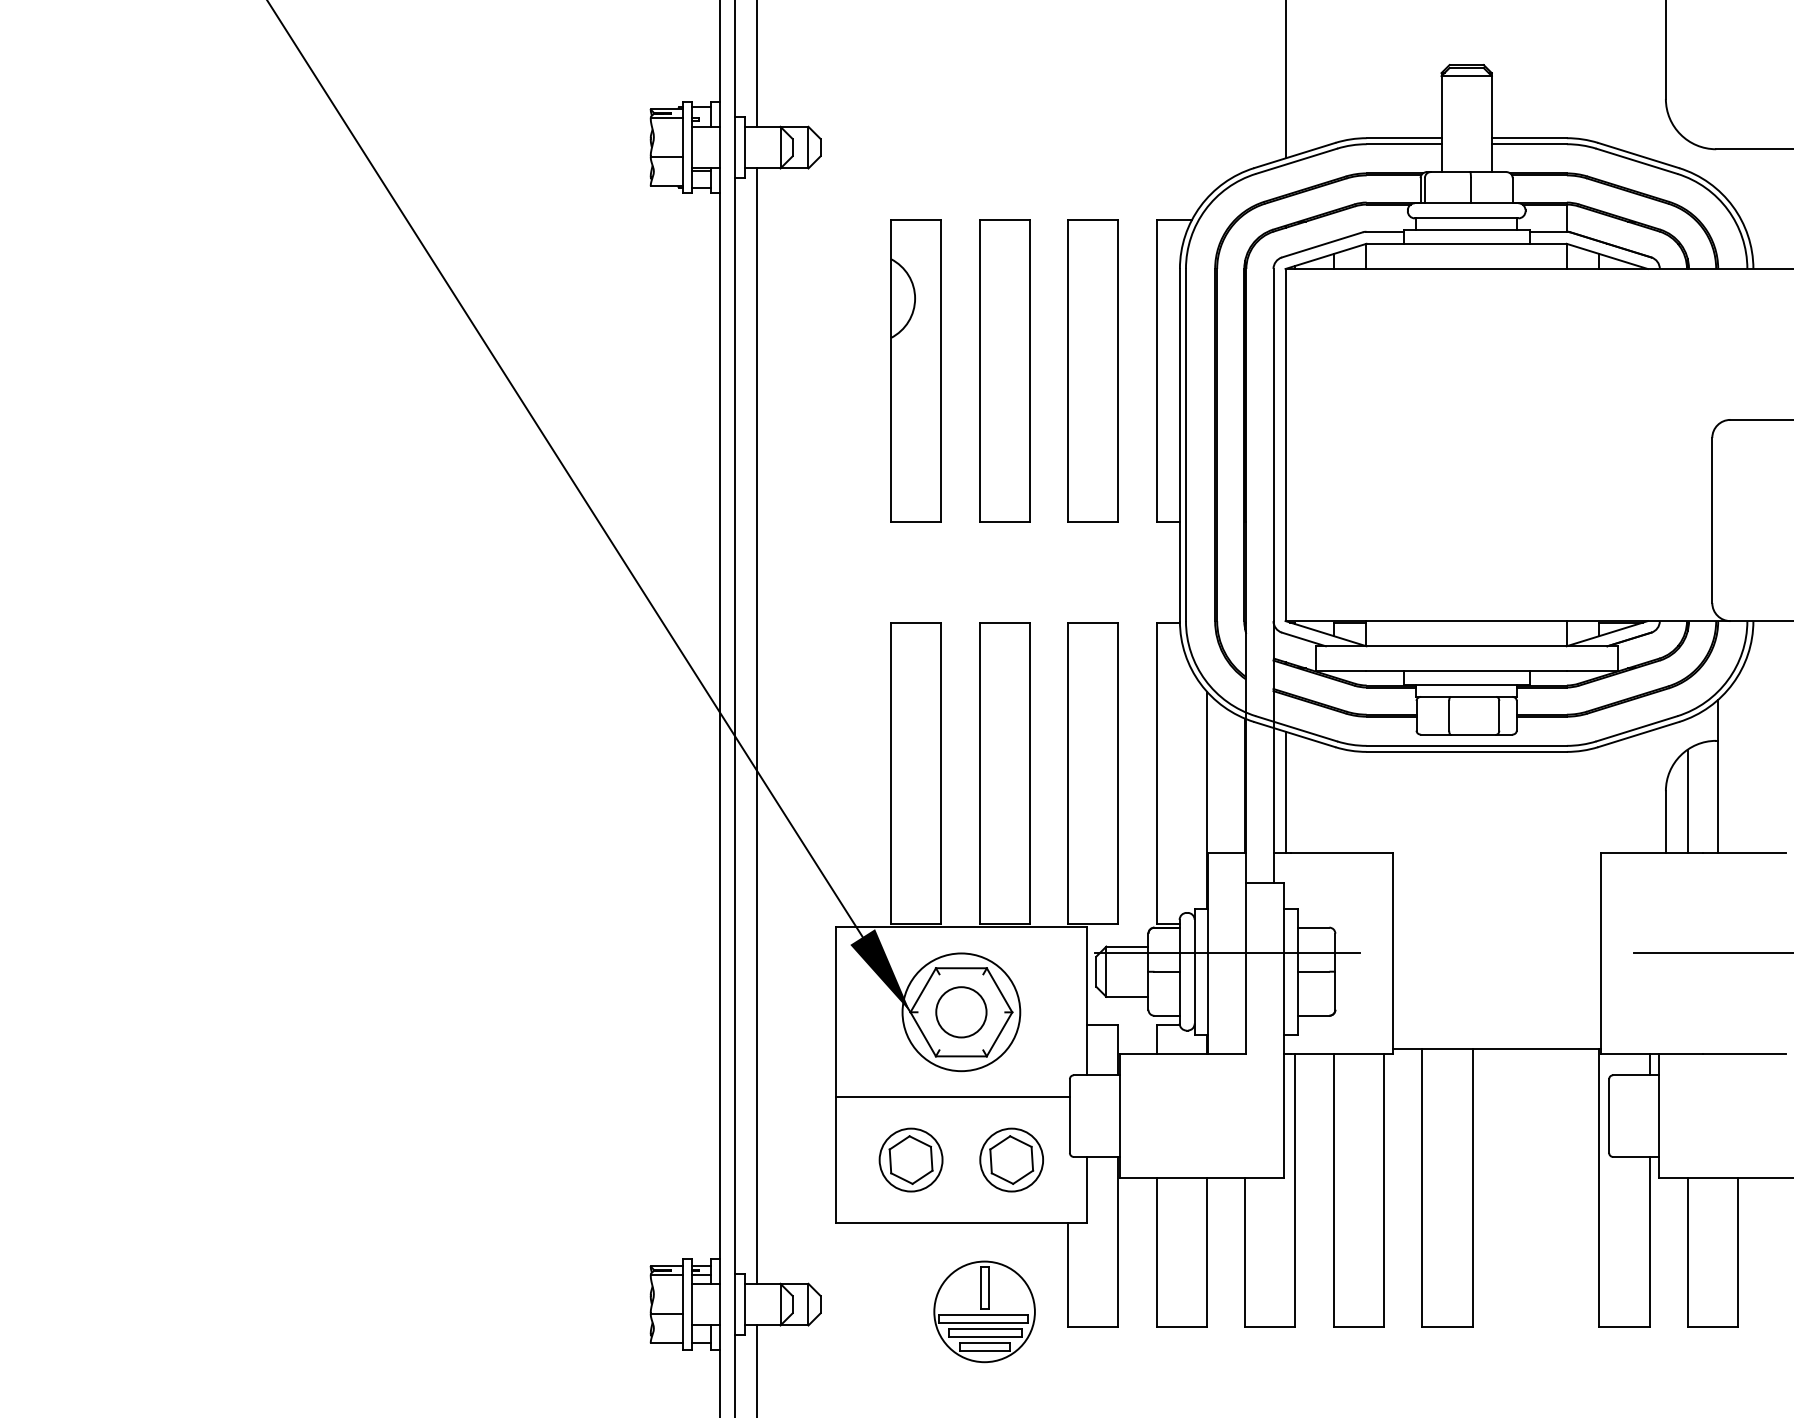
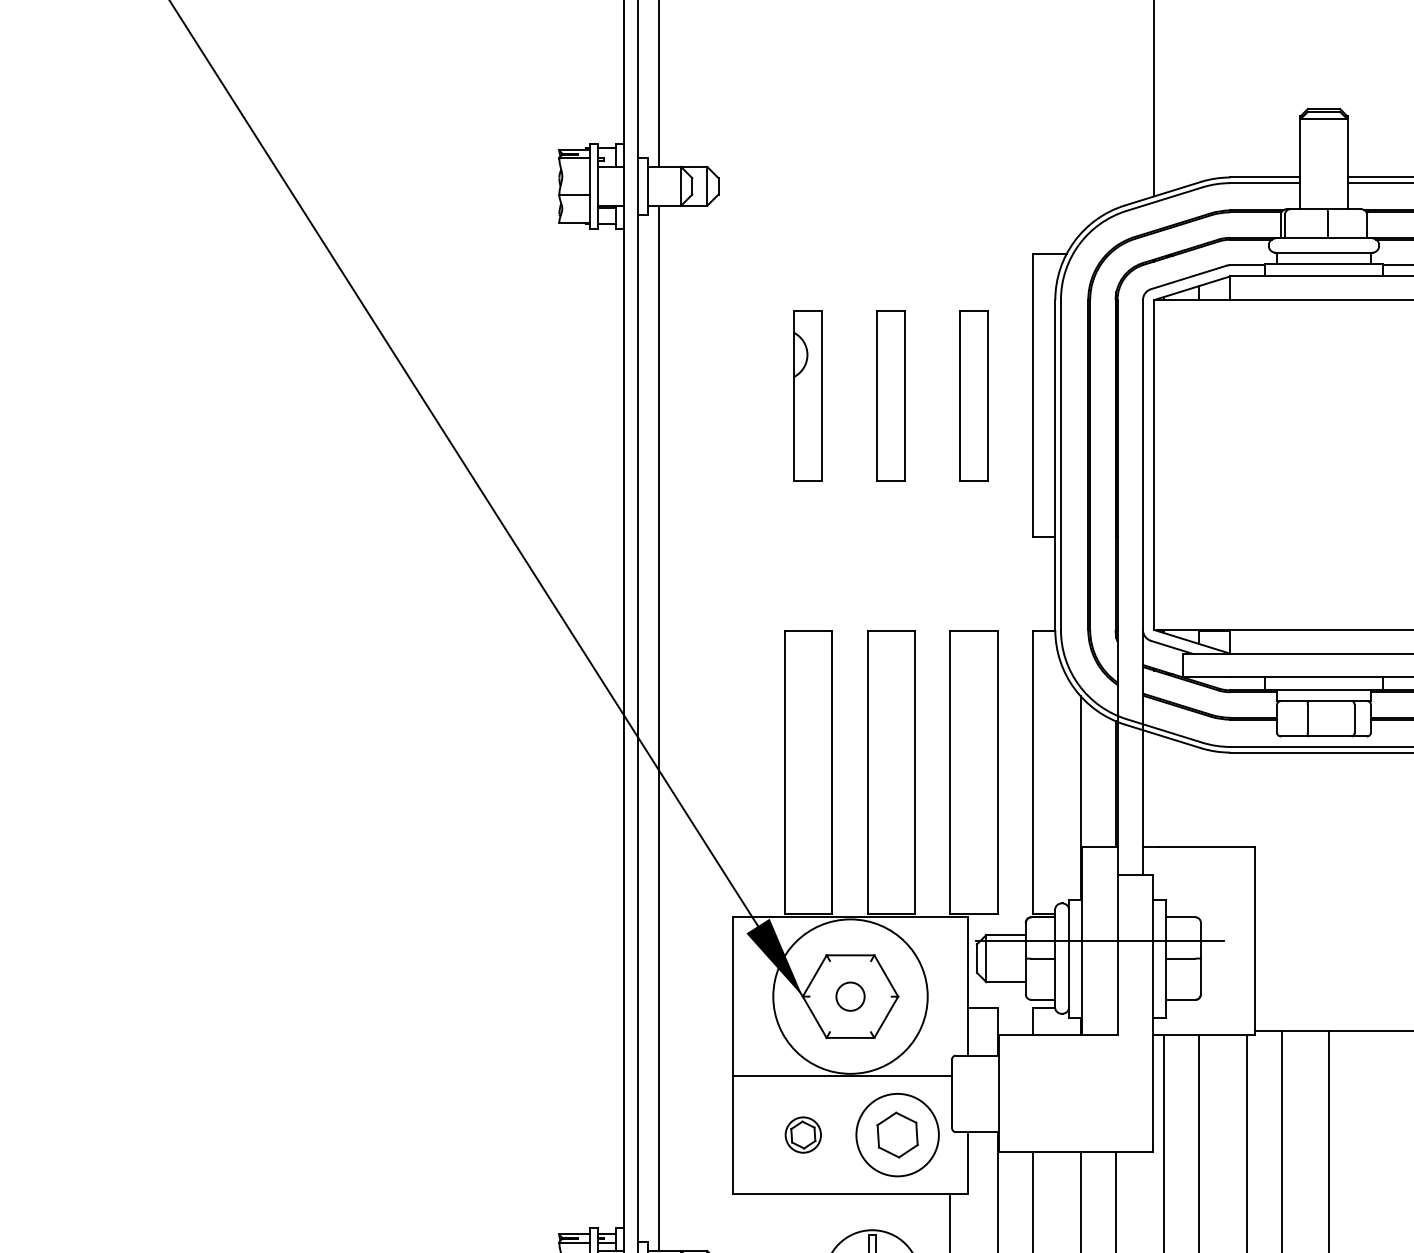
part: (915, 370) -> (807, 395), size x0.6
part: (1004, 370) -> (890, 395), size x0.6
part: (1092, 370) -> (973, 395), size x0.6
line: (1285, 791) -> (1154, 789), removed
circle: (961, 1012) -> (850, 996), size x0.6
circle: (961, 1012) -> (850, 996), size x1.4
part: (910, 1159) -> (802, 1134), size x0.6
circle: (1011, 1159) -> (897, 1134), size x1.4

